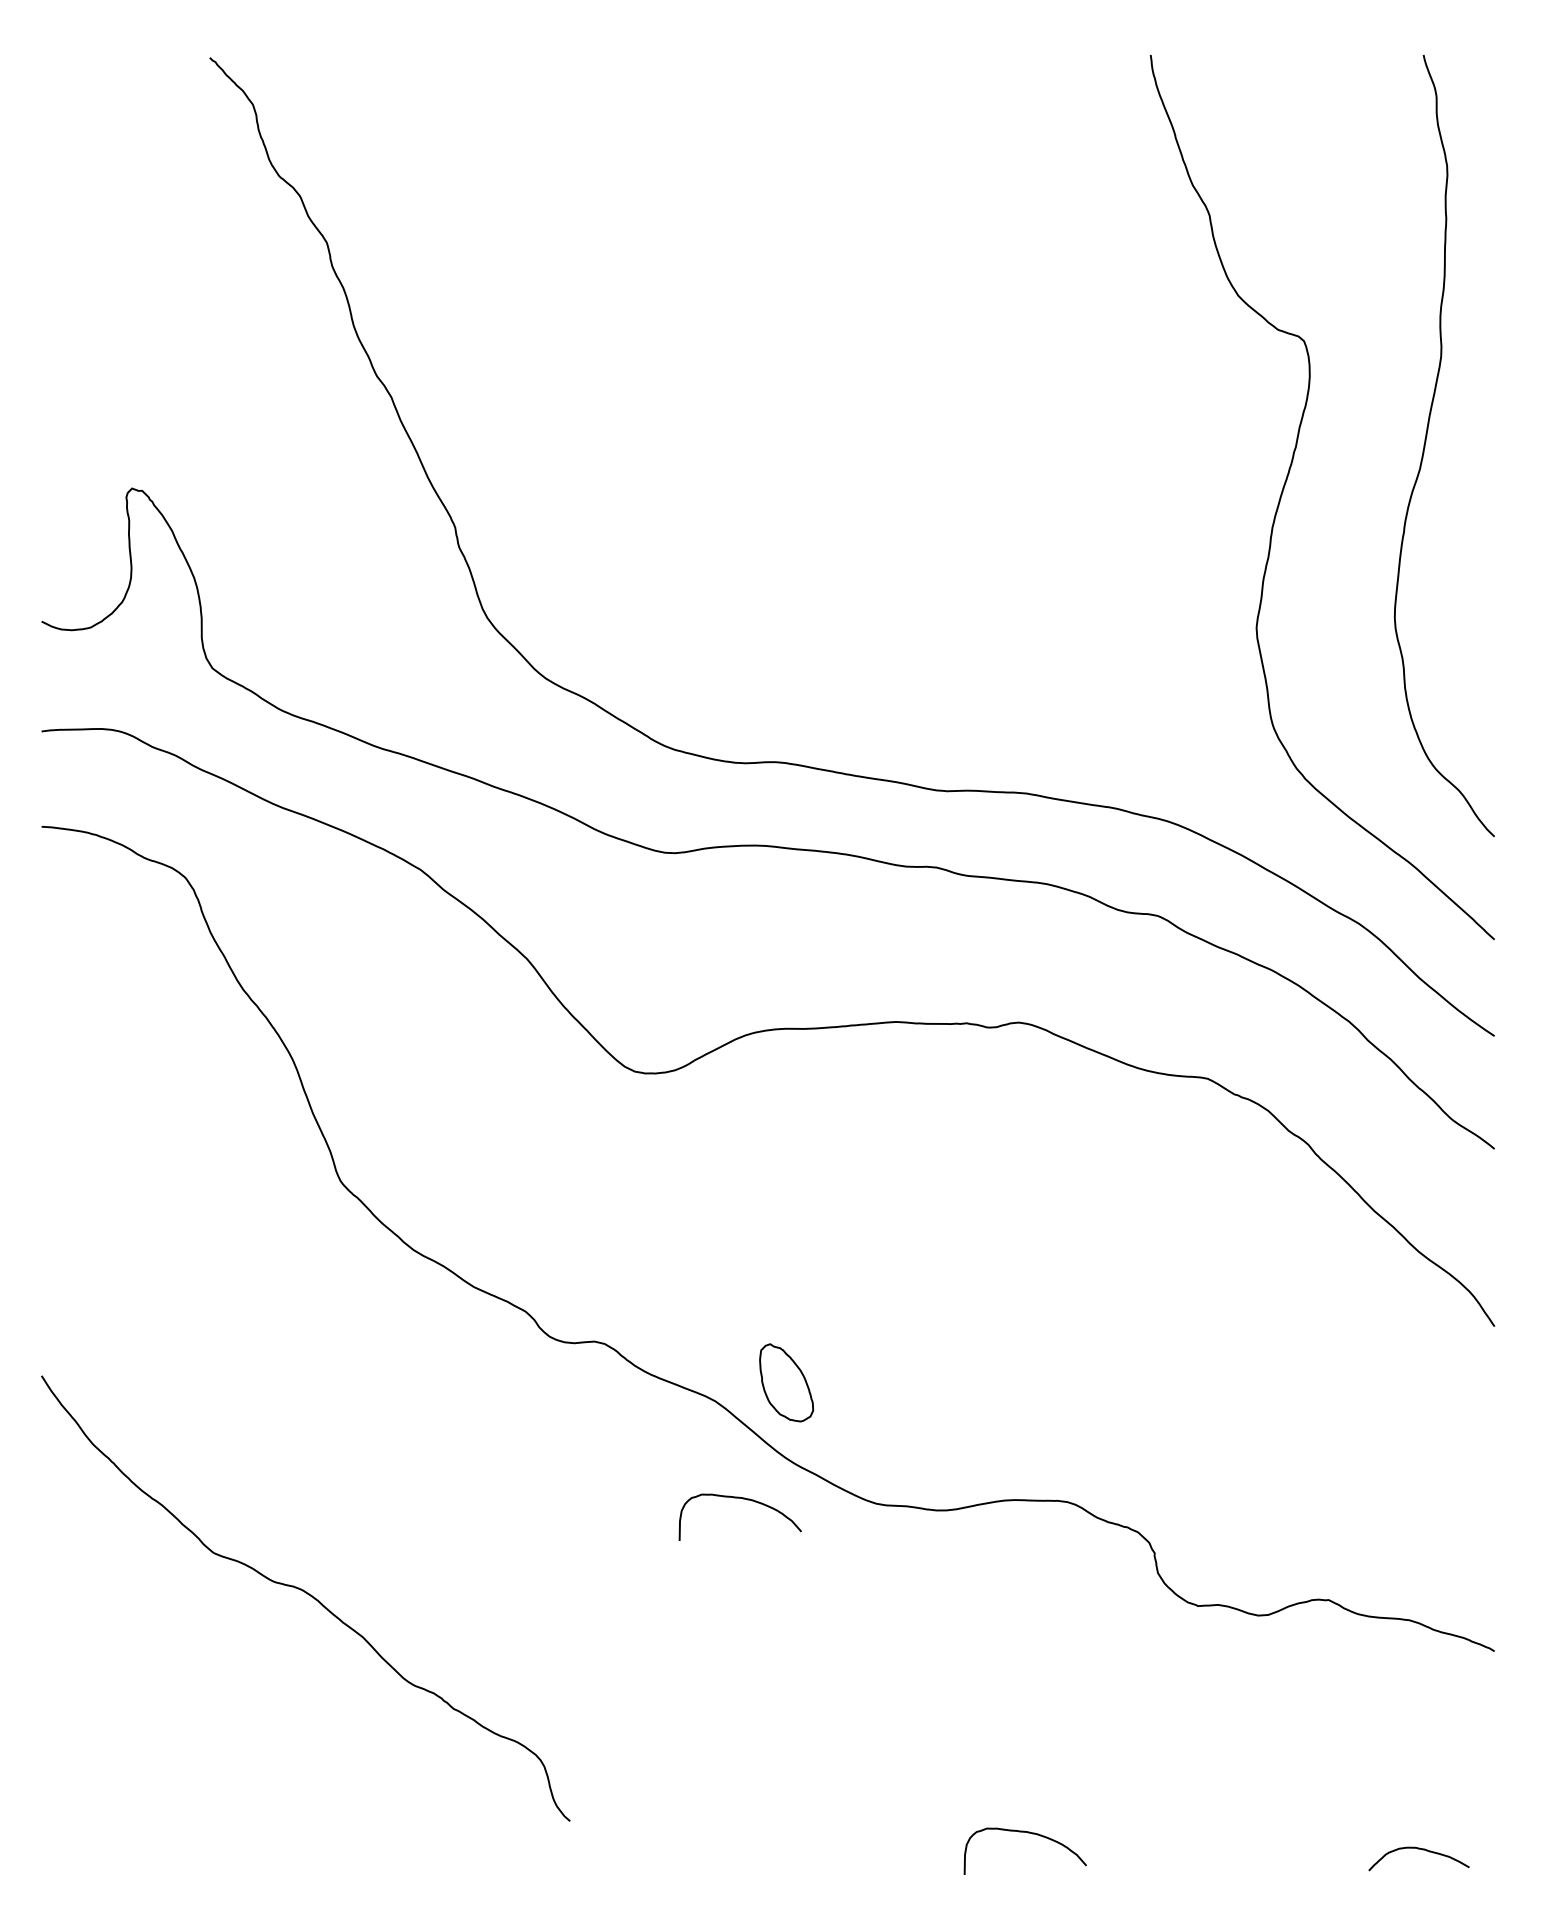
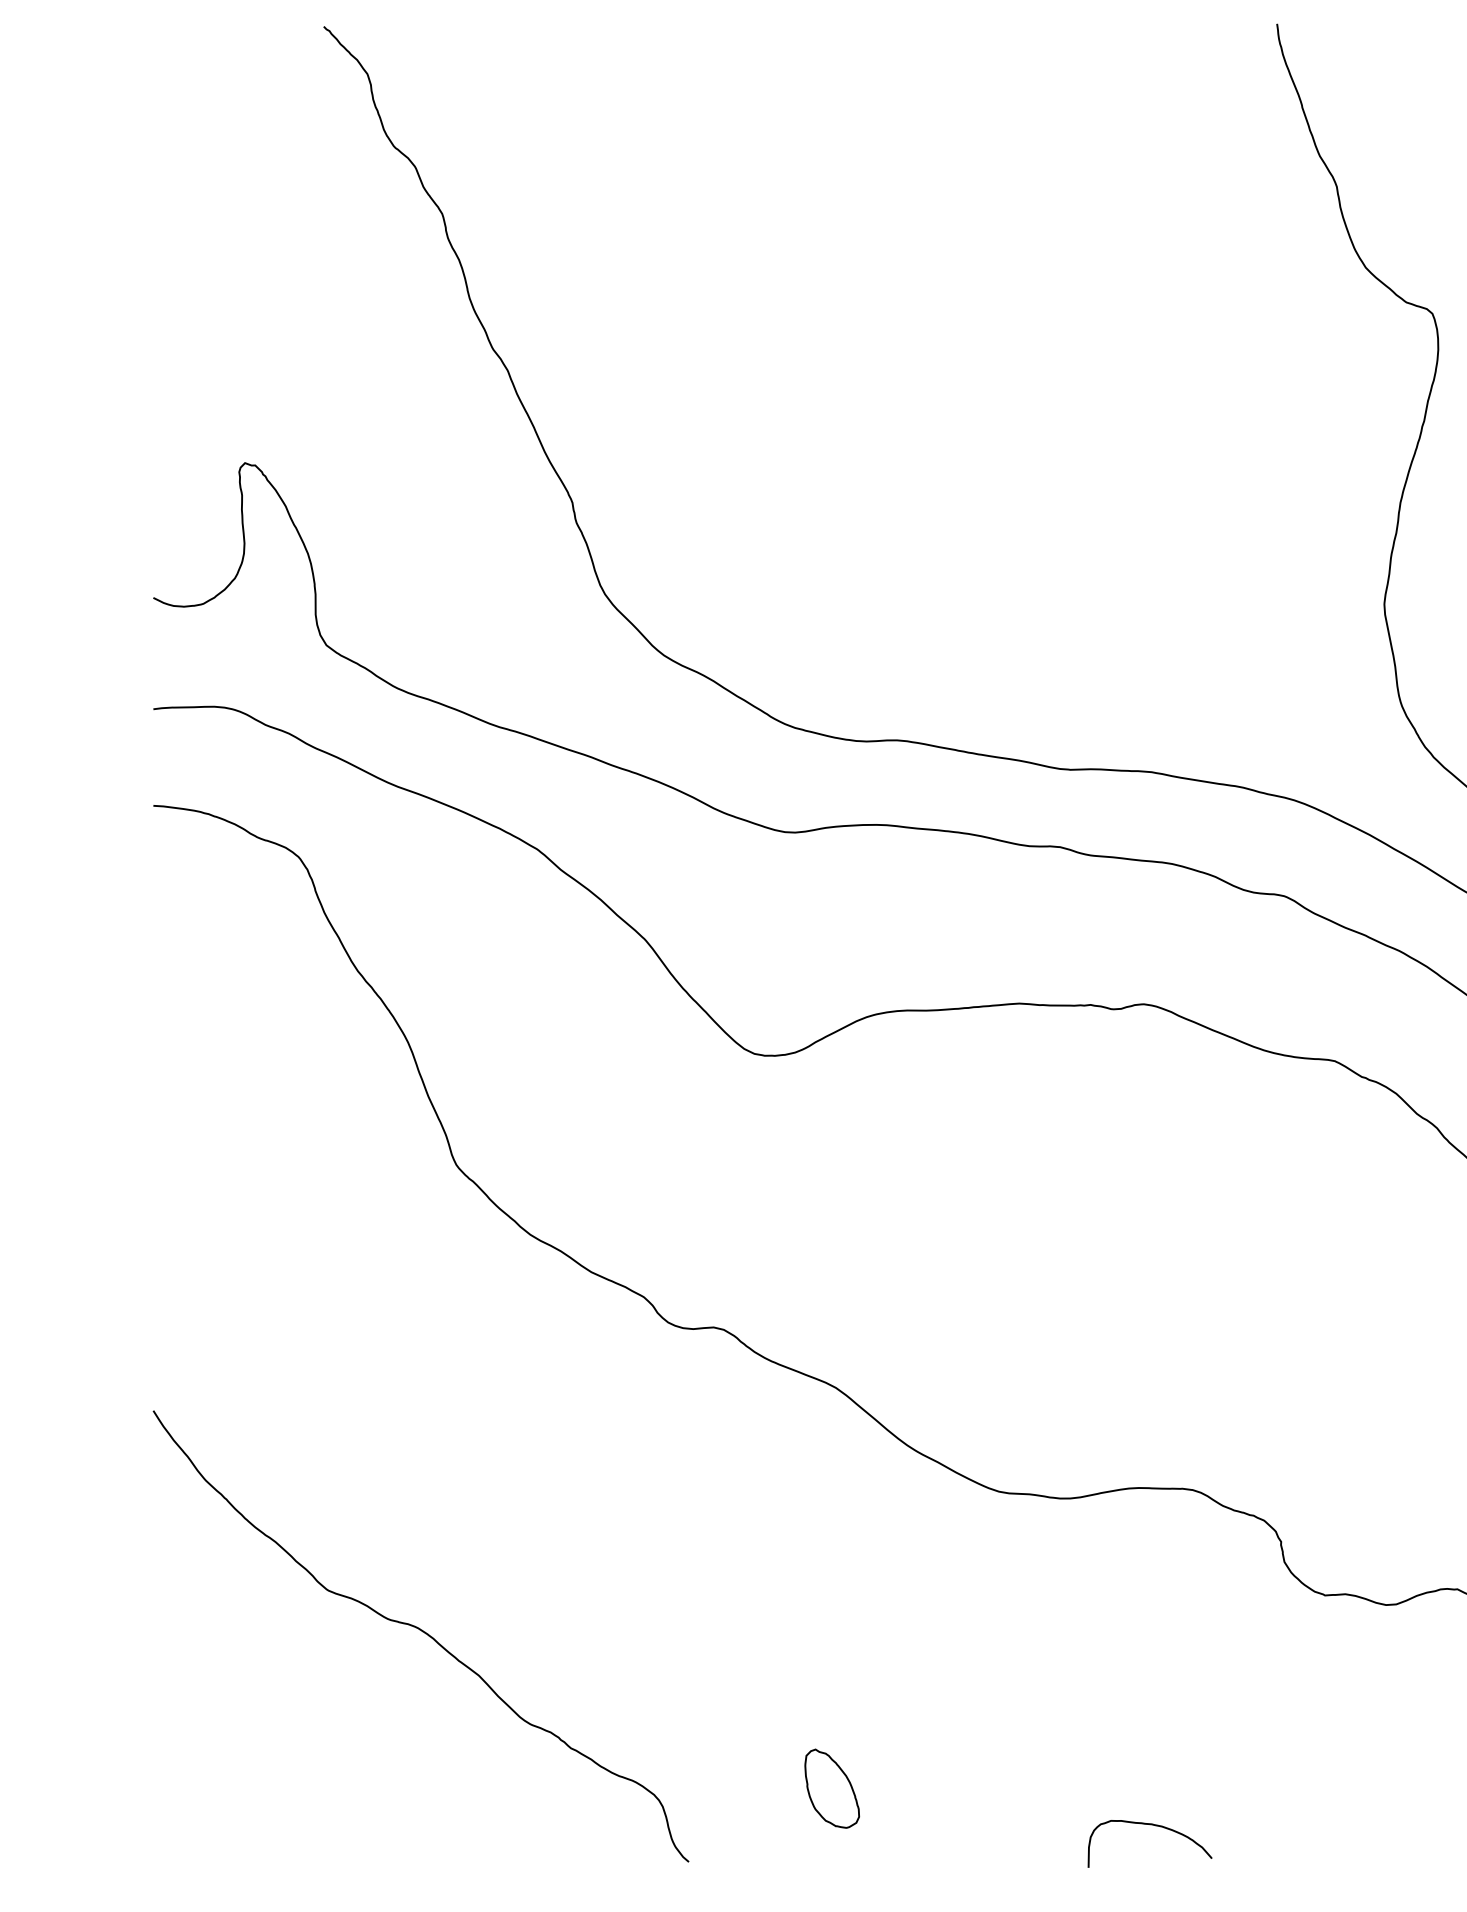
part: (786, 1382) -> (832, 1788), moved
curve: (742, 1499) -> (863, 1487), removed
curve: (308, 1595) -> (423, 1633), moved

